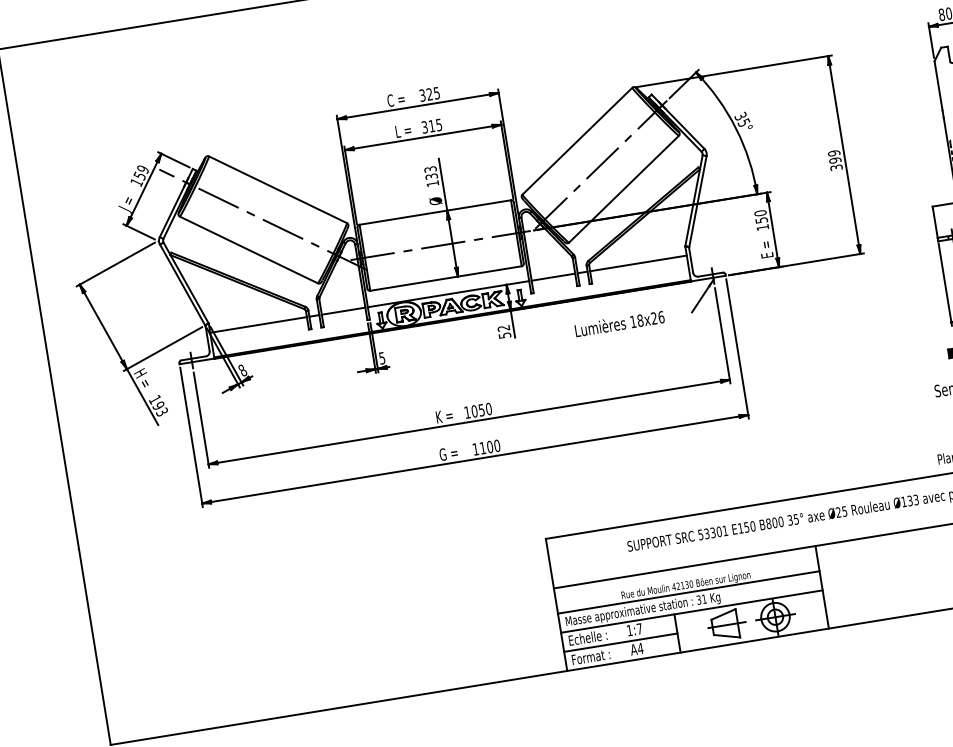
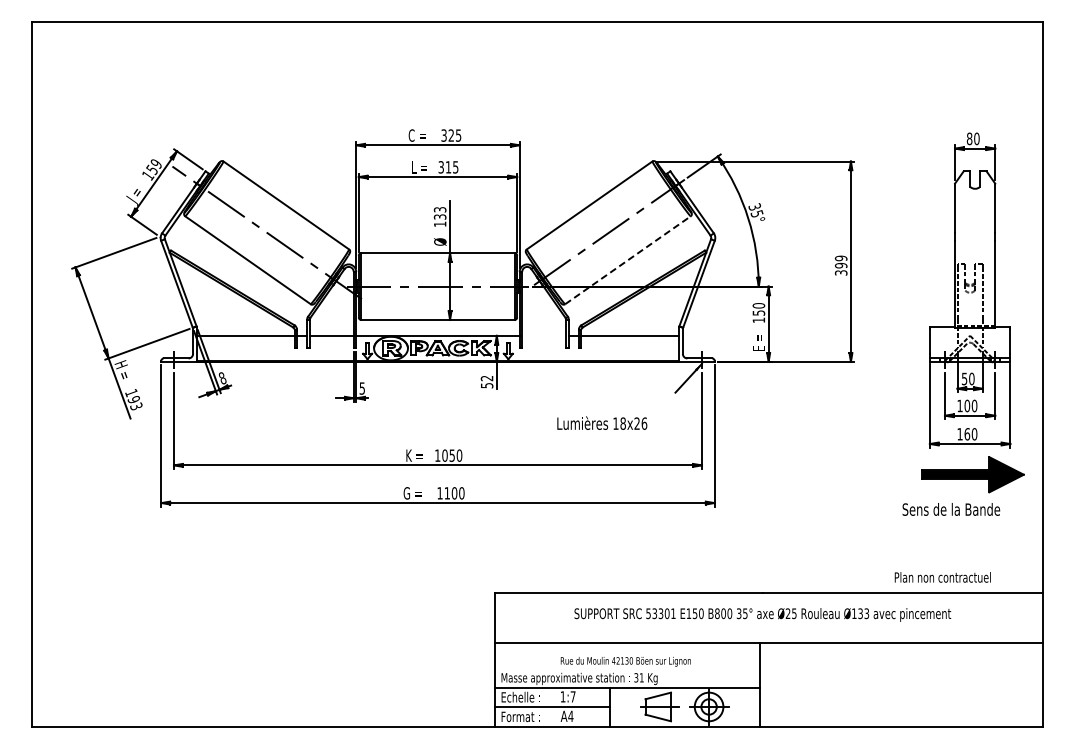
line: (623, 189) -> (627, 260), solid -> dashed
line: (553, 276) -> (544, 335), removed
text: (619, 322) -> (602, 422), moved
line: (687, 592) -> (626, 668), removed

